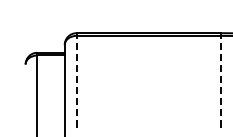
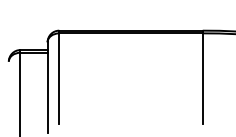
line: (76, 81) -> (59, 78), dashed -> solid
line: (221, 81) -> (202, 78), dashed -> solid

